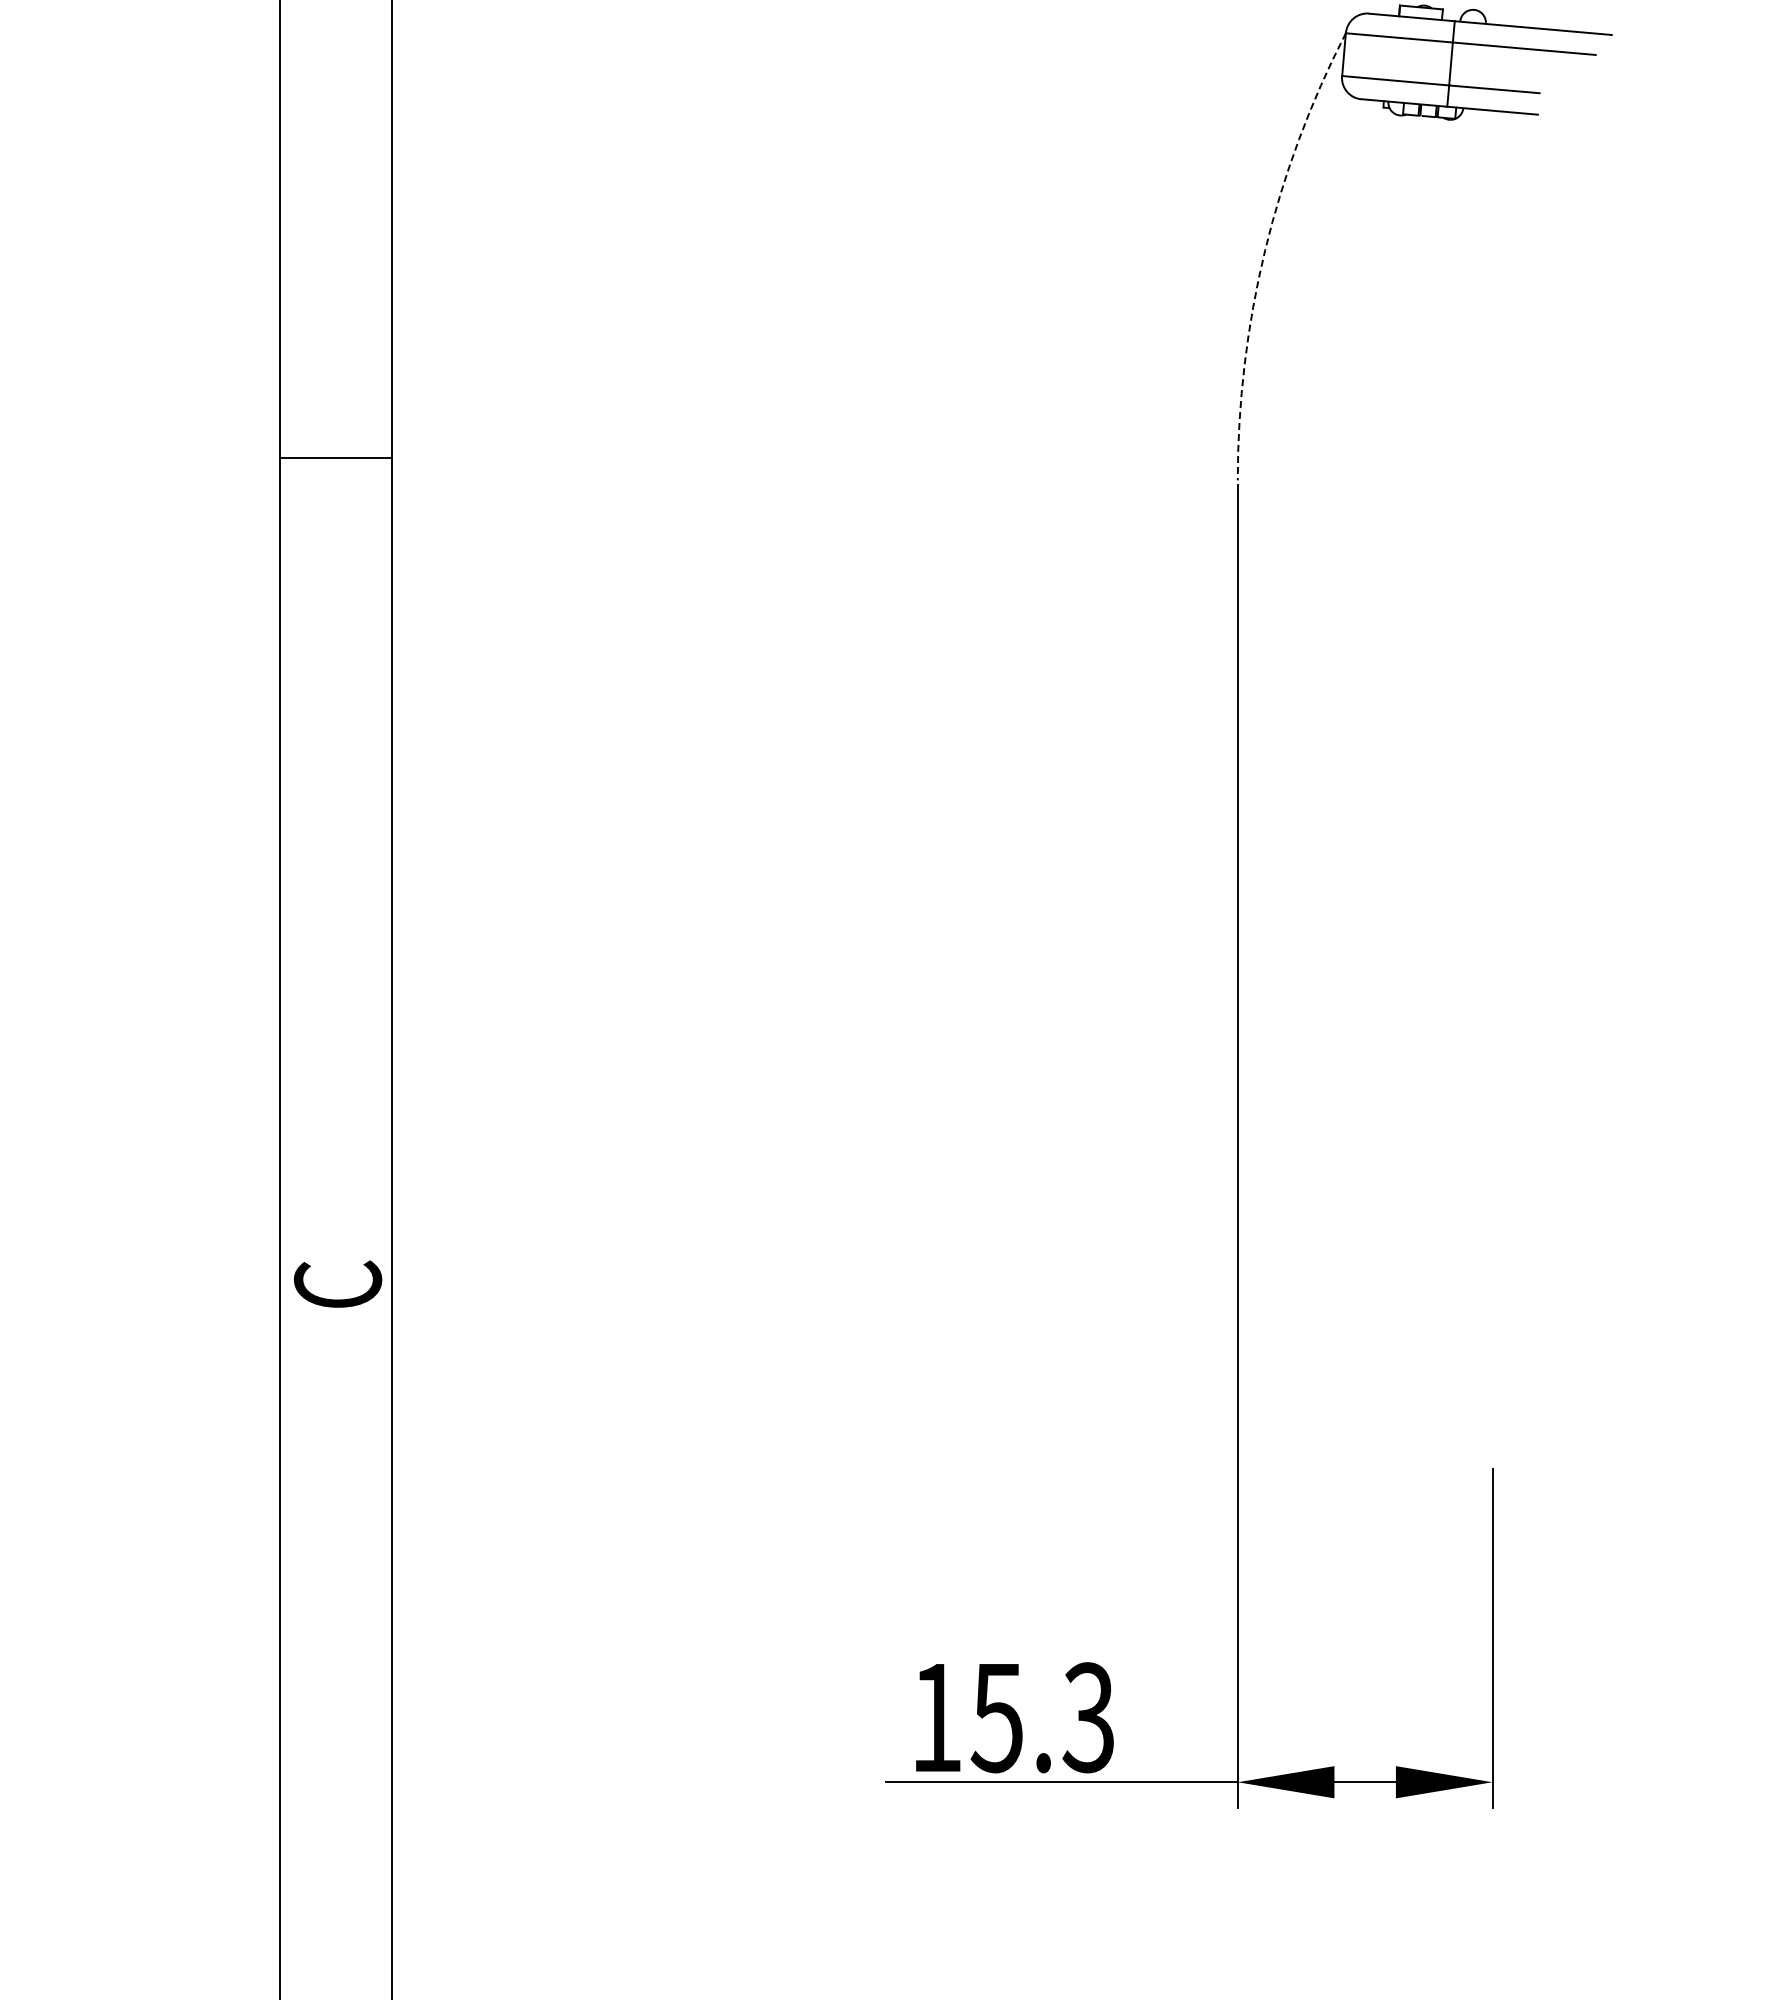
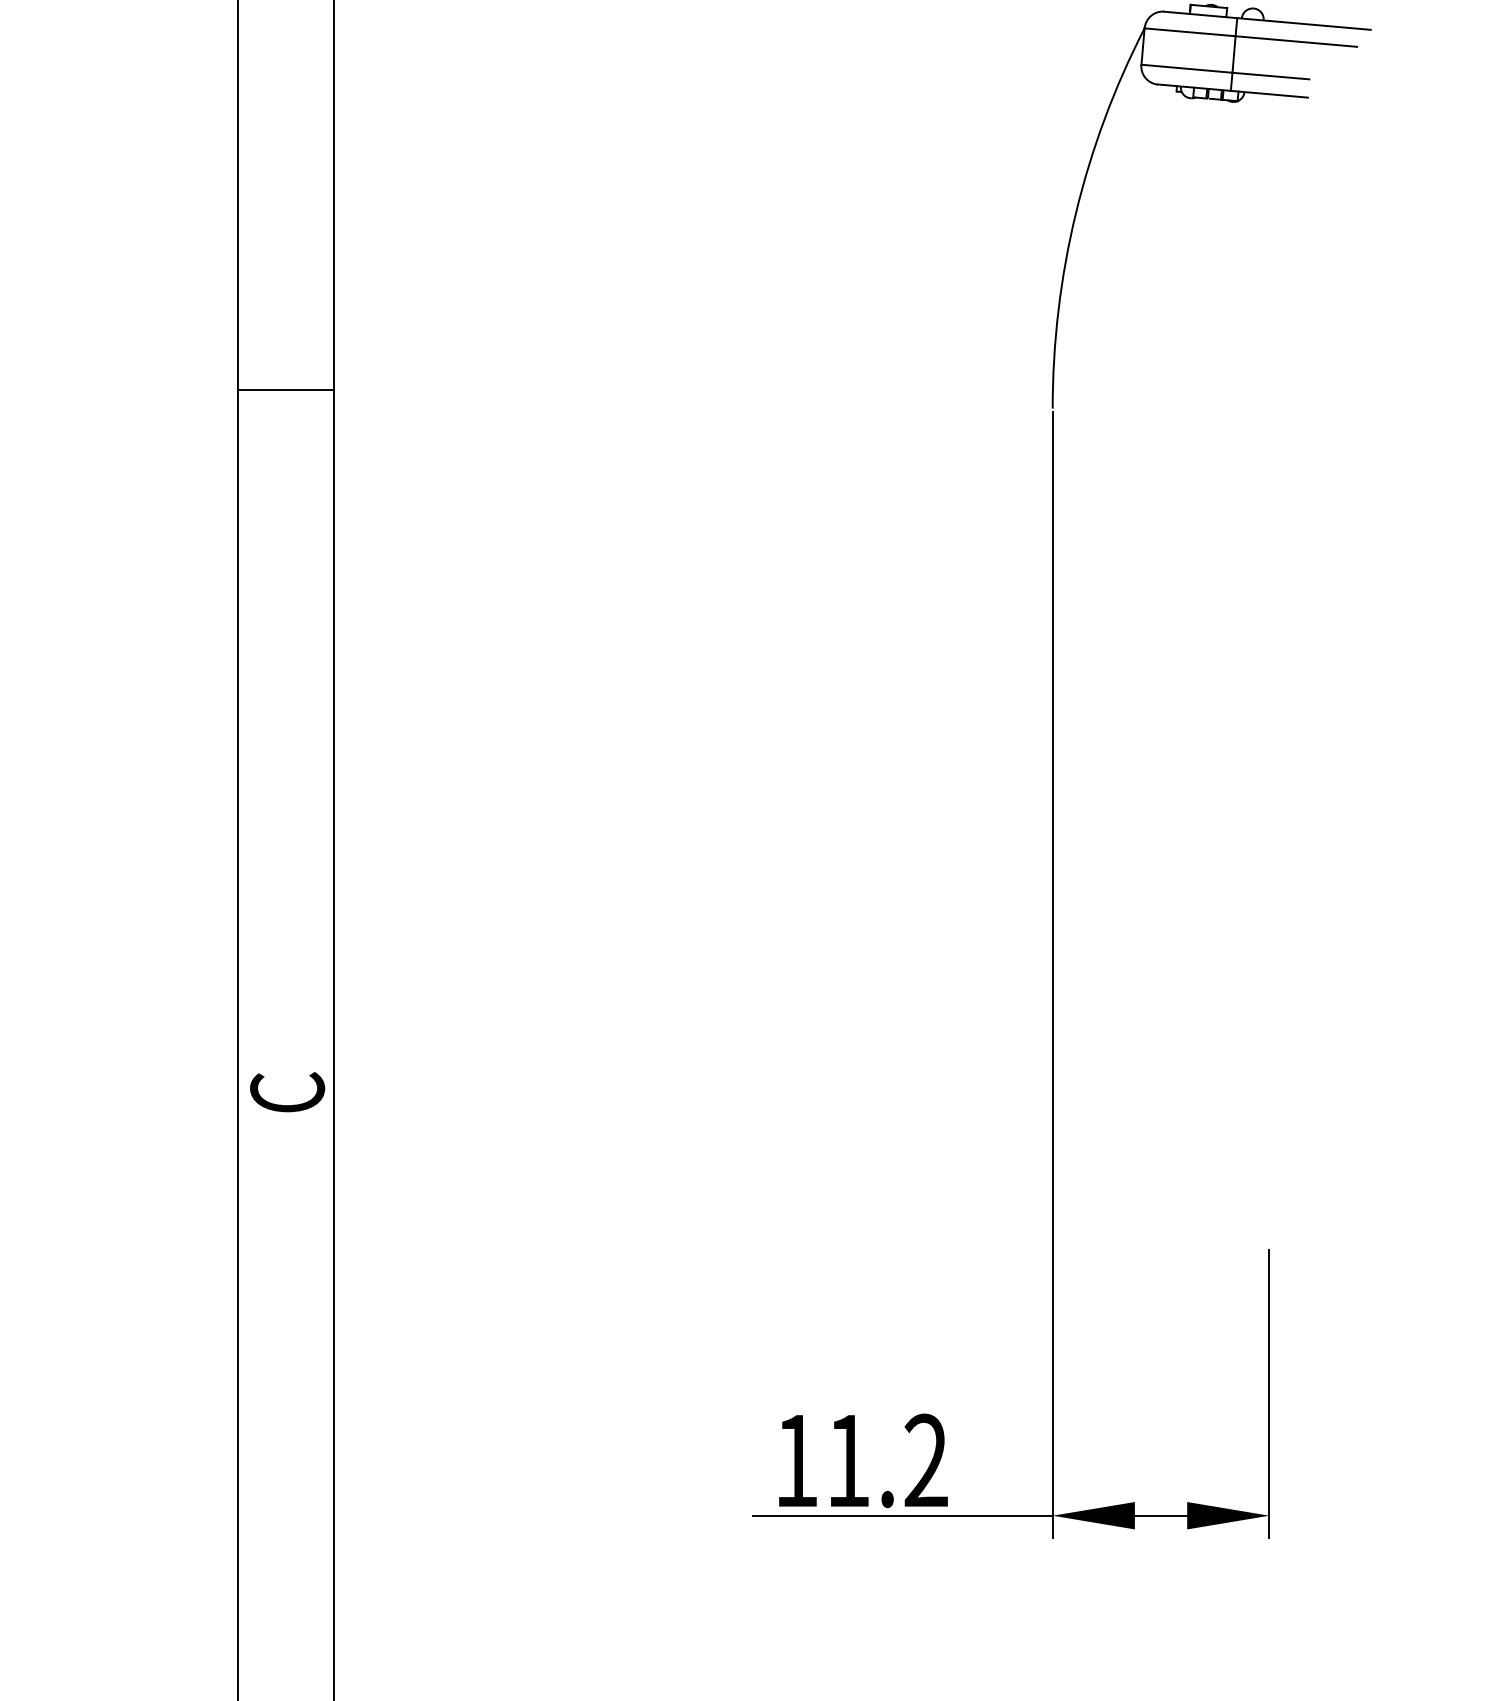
arc: (1265, 250) -> (1076, 213), dashed -> solid
text: (1042, 1717) -> (886, 1460), 15.3 -> 11.2

